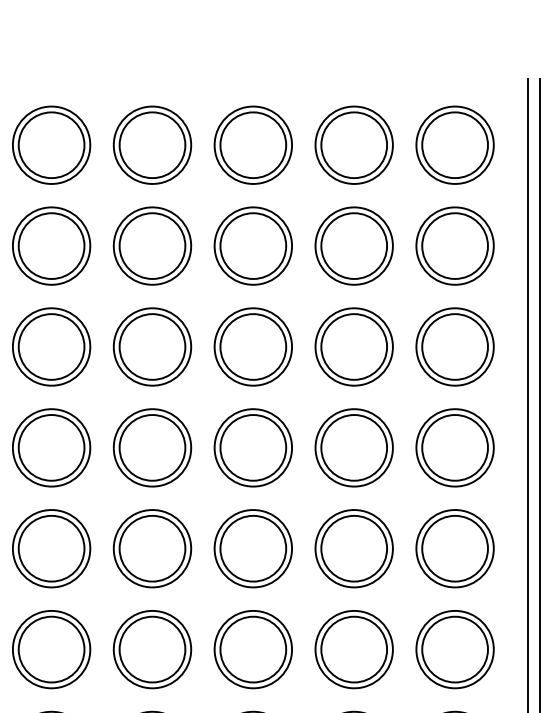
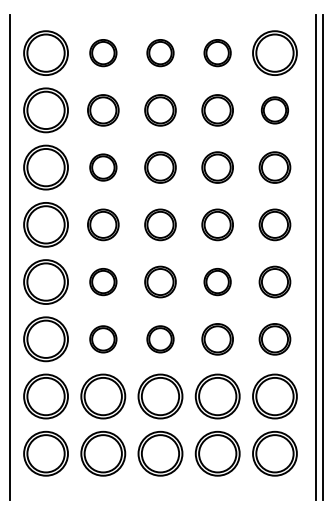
part: (152, 144) -> (103, 52), size x0.6
part: (253, 144) -> (160, 52), size x0.6
part: (353, 144) -> (217, 52), size x0.6
part: (152, 246) -> (103, 110), size x0.7
part: (253, 246) -> (160, 110), size x0.7
part: (353, 246) -> (217, 110), size x0.7
part: (454, 246) -> (274, 110), size x0.6
part: (152, 346) -> (103, 167), size x0.6
part: (253, 346) -> (160, 167), size x0.7
part: (353, 346) -> (217, 167), size x0.7
part: (454, 346) -> (274, 167), size x0.7
part: (152, 447) -> (103, 224), size x0.7
part: (253, 447) -> (160, 224), size x0.7
part: (353, 447) -> (217, 224), size x0.7
part: (454, 447) -> (274, 224), size x0.7
part: (152, 547) -> (103, 281), size x0.6
part: (253, 547) -> (160, 281), size x0.7
part: (353, 547) -> (217, 281), size x0.6
part: (454, 547) -> (274, 281), size x0.7
part: (152, 649) -> (103, 339), size x0.6
part: (253, 649) -> (160, 339), size x0.6
part: (353, 649) -> (217, 339), size x0.7
part: (454, 649) -> (274, 339), size x0.7

